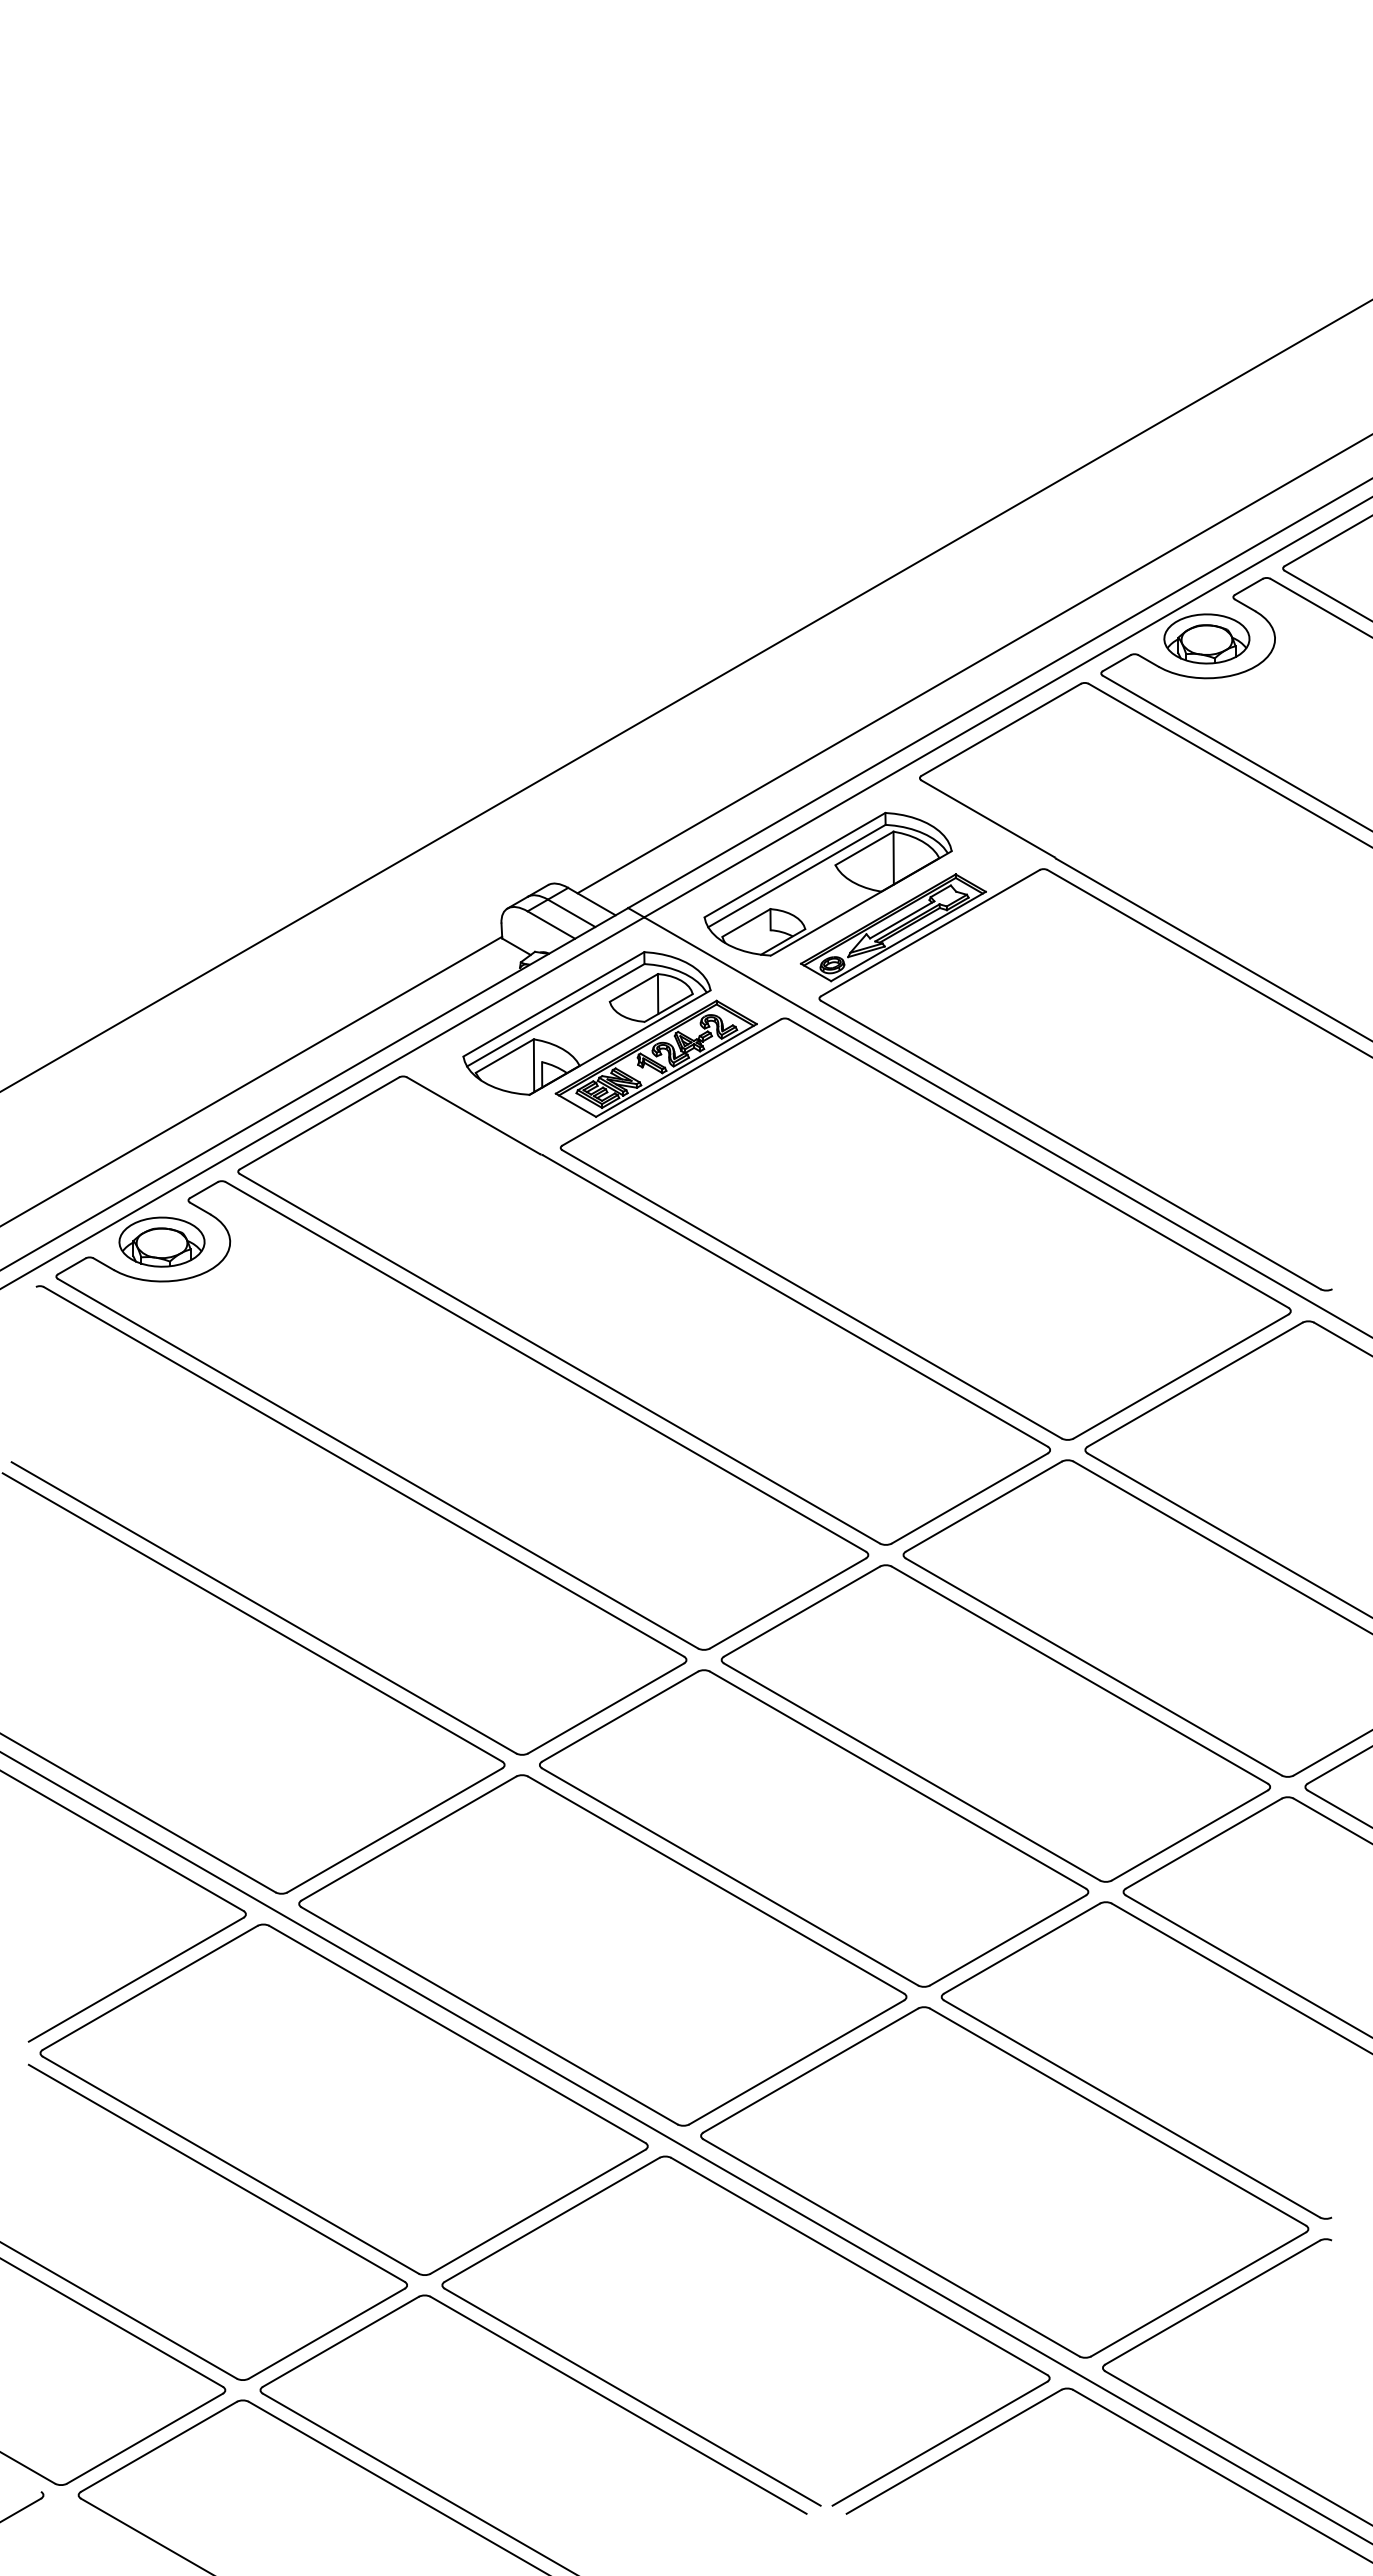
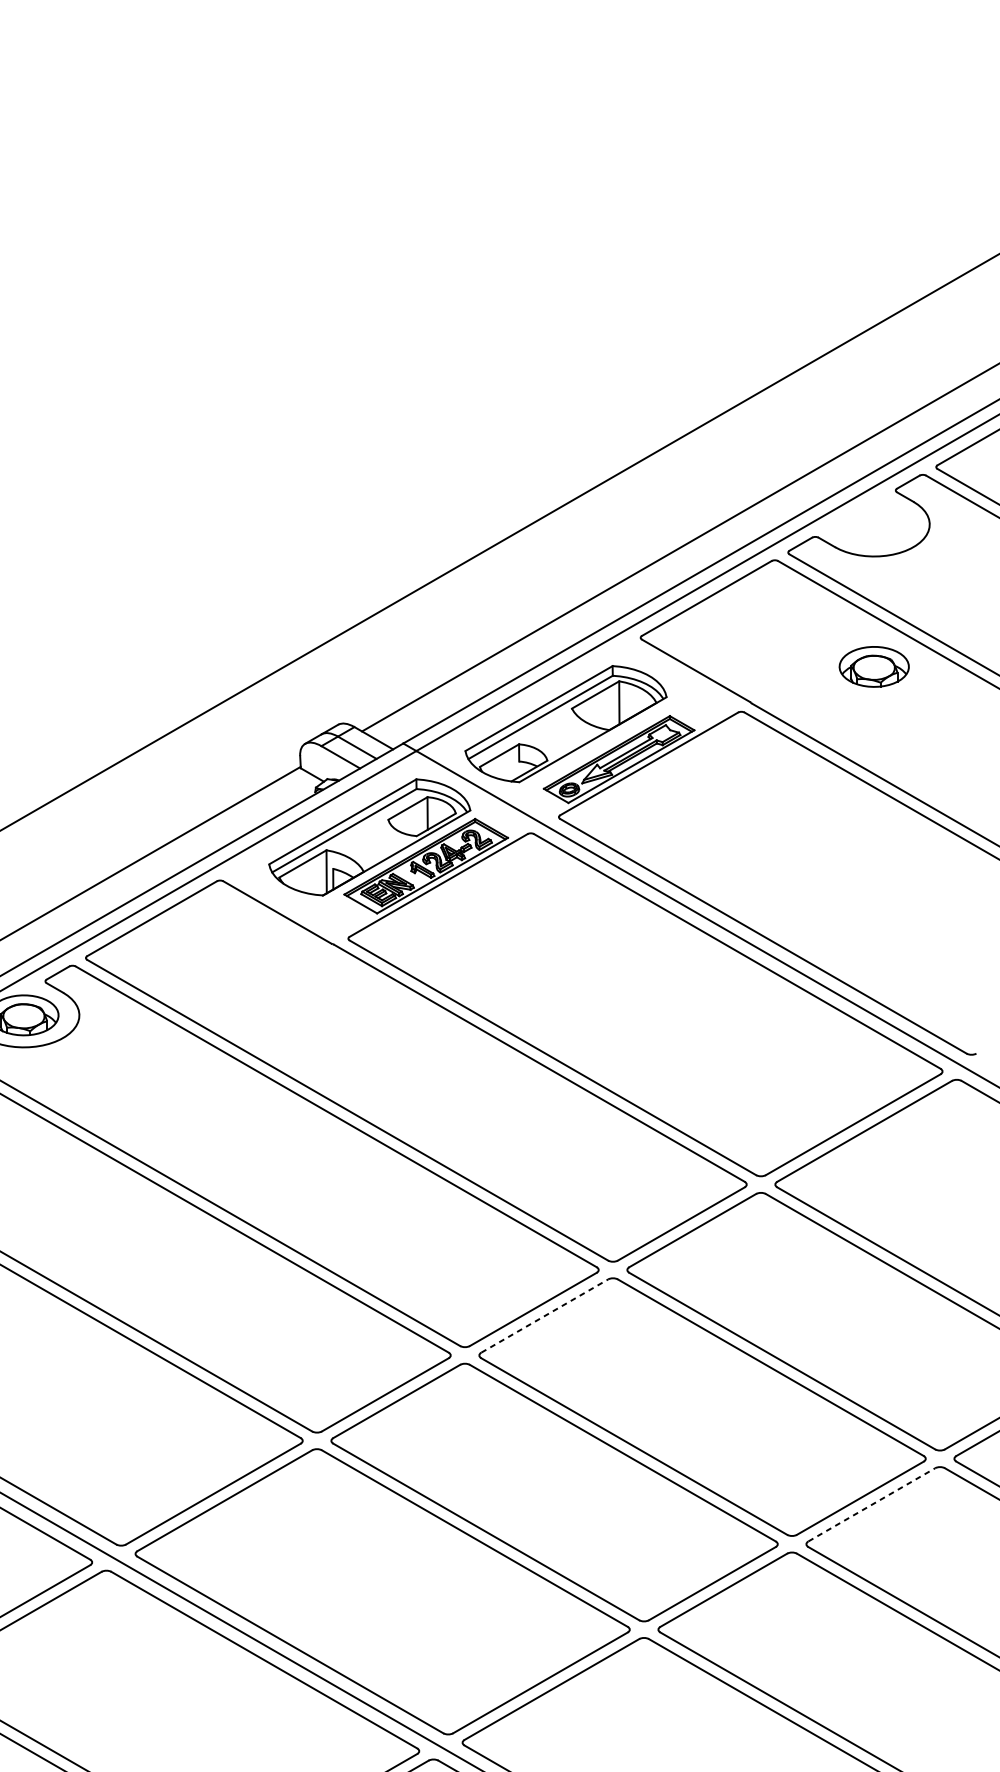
part: (1206, 638) -> (873, 666), moved
line: (802, 1611) -> (545, 1315), solid -> dashed
line: (1203, 1843) -> (871, 1504), solid -> dashed

